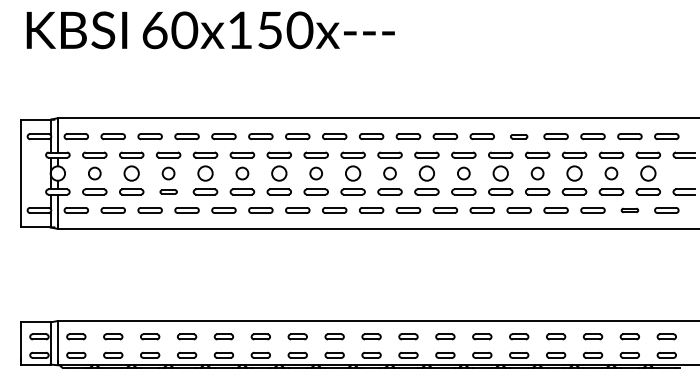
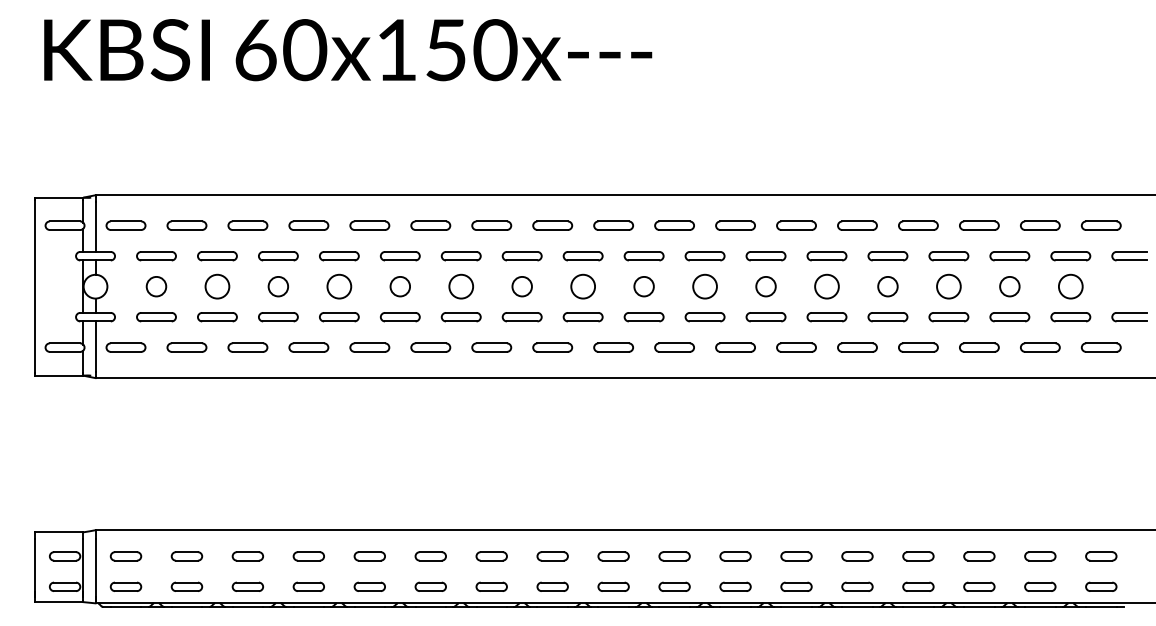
part: (518, 136) -> (856, 225), size x1.43
part: (168, 191) -> (278, 316), size x1.43
part: (629, 210) -> (1039, 347), size x1.43

